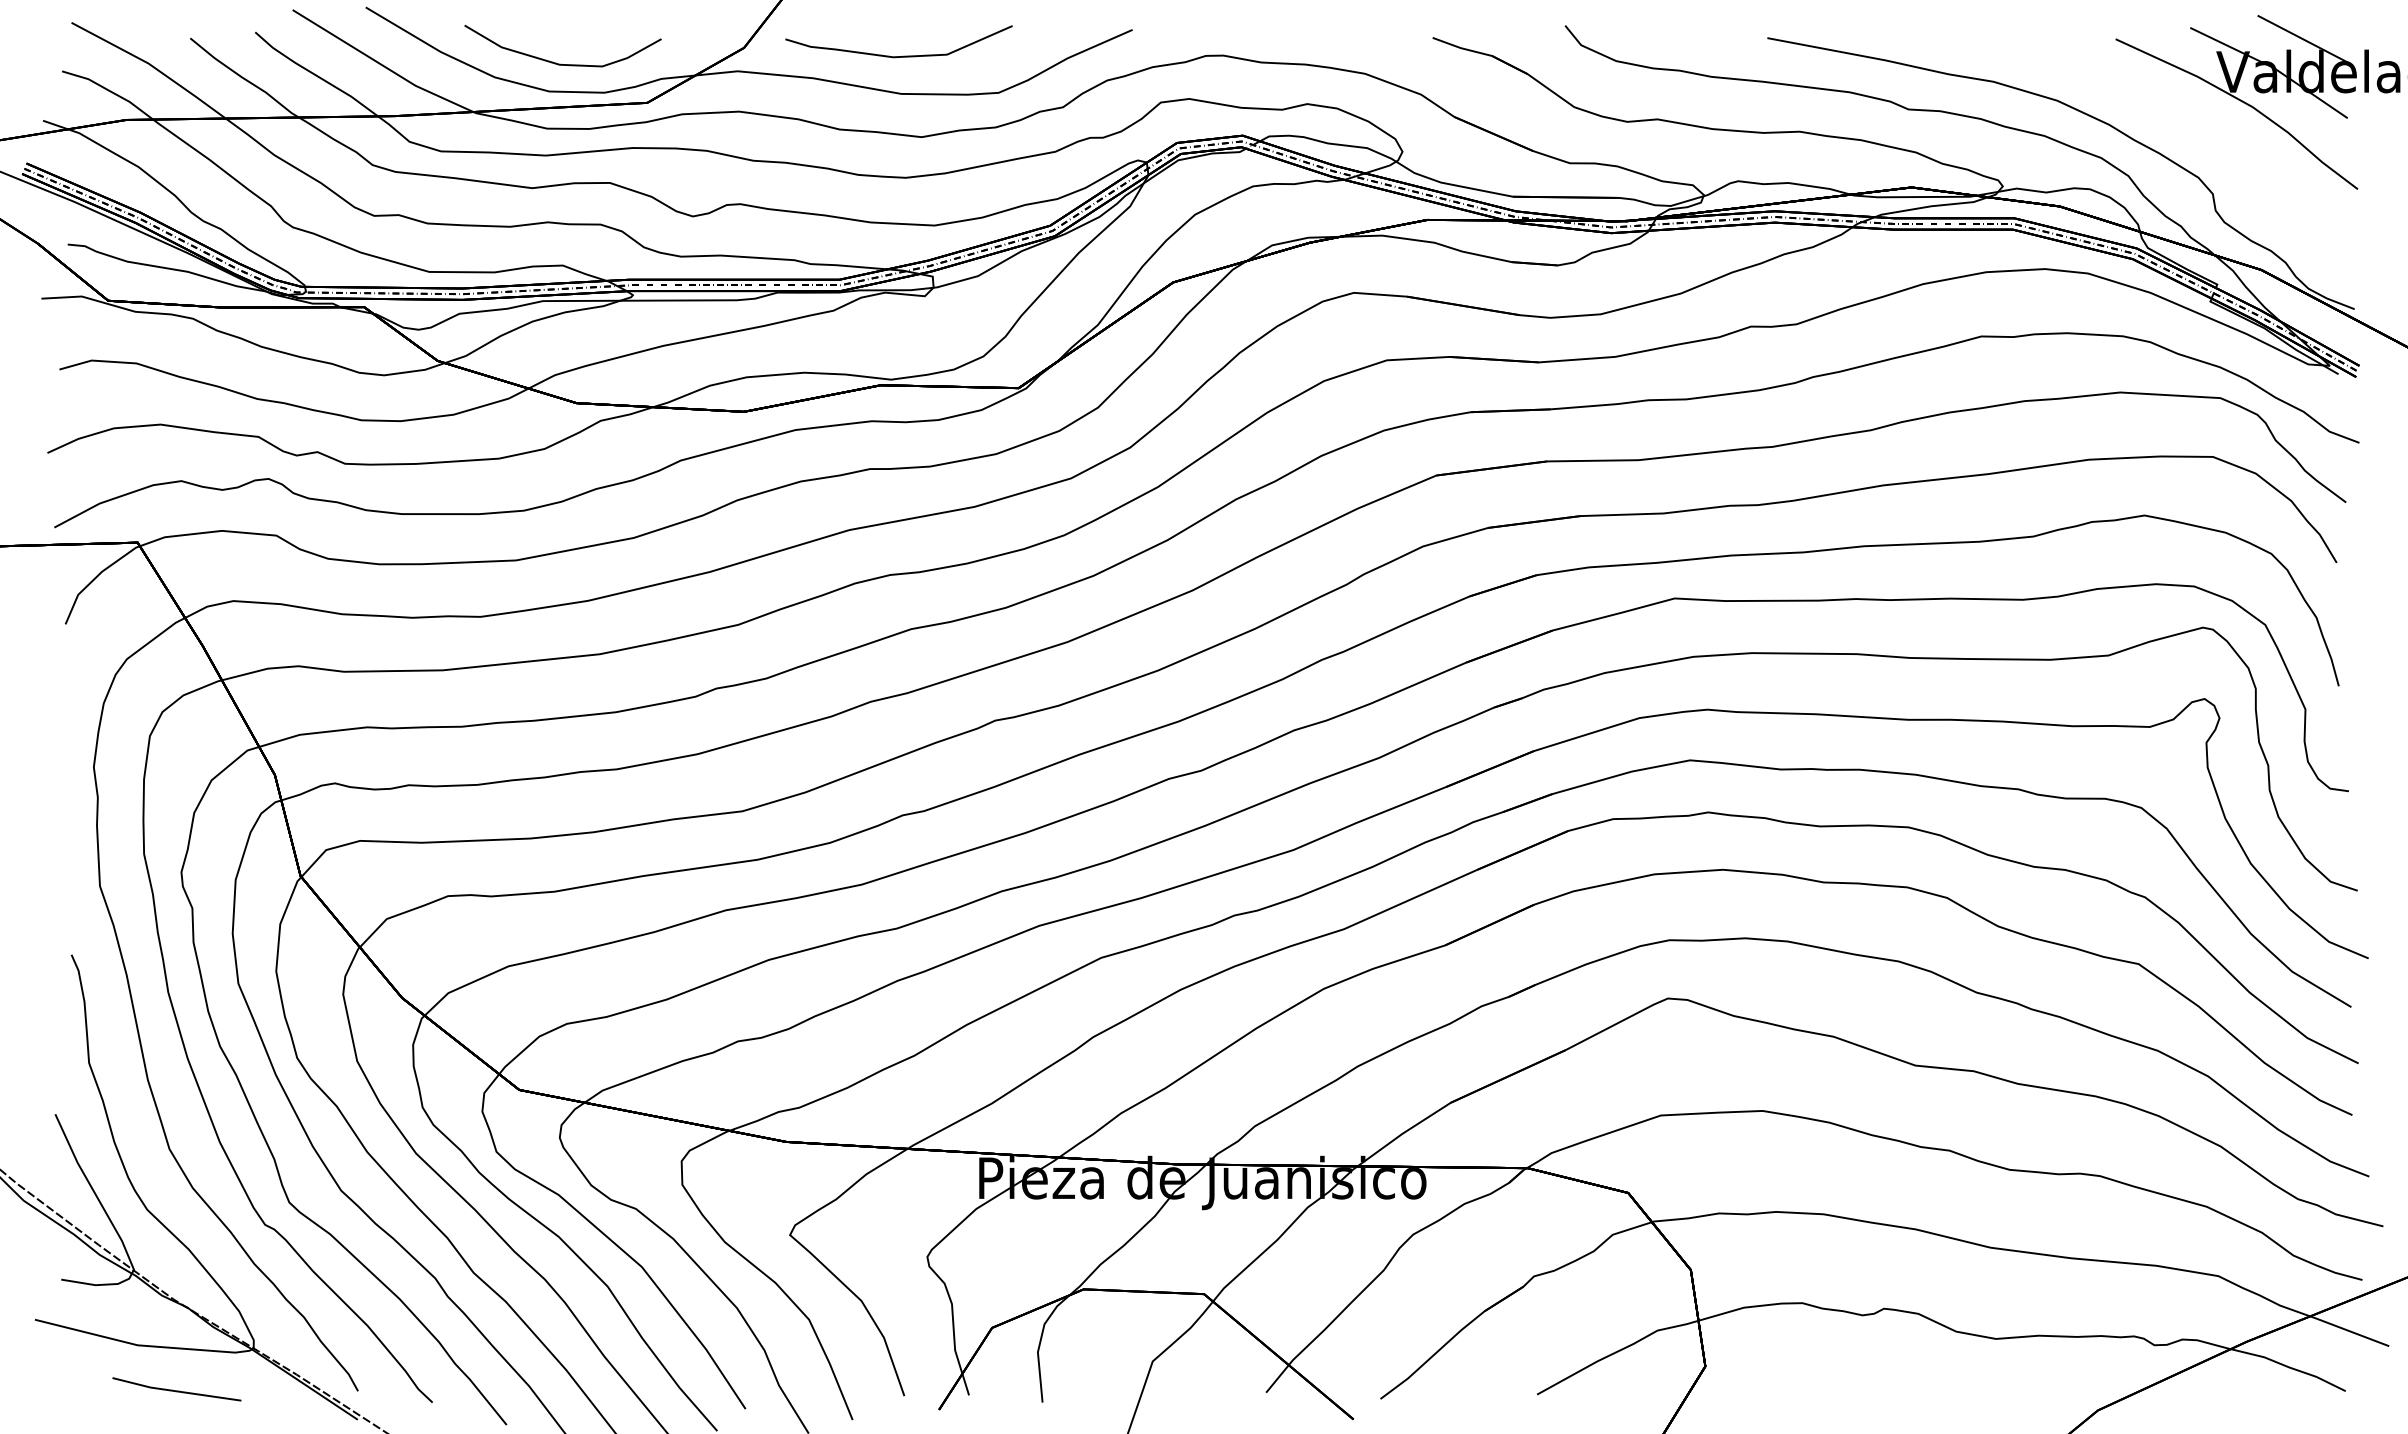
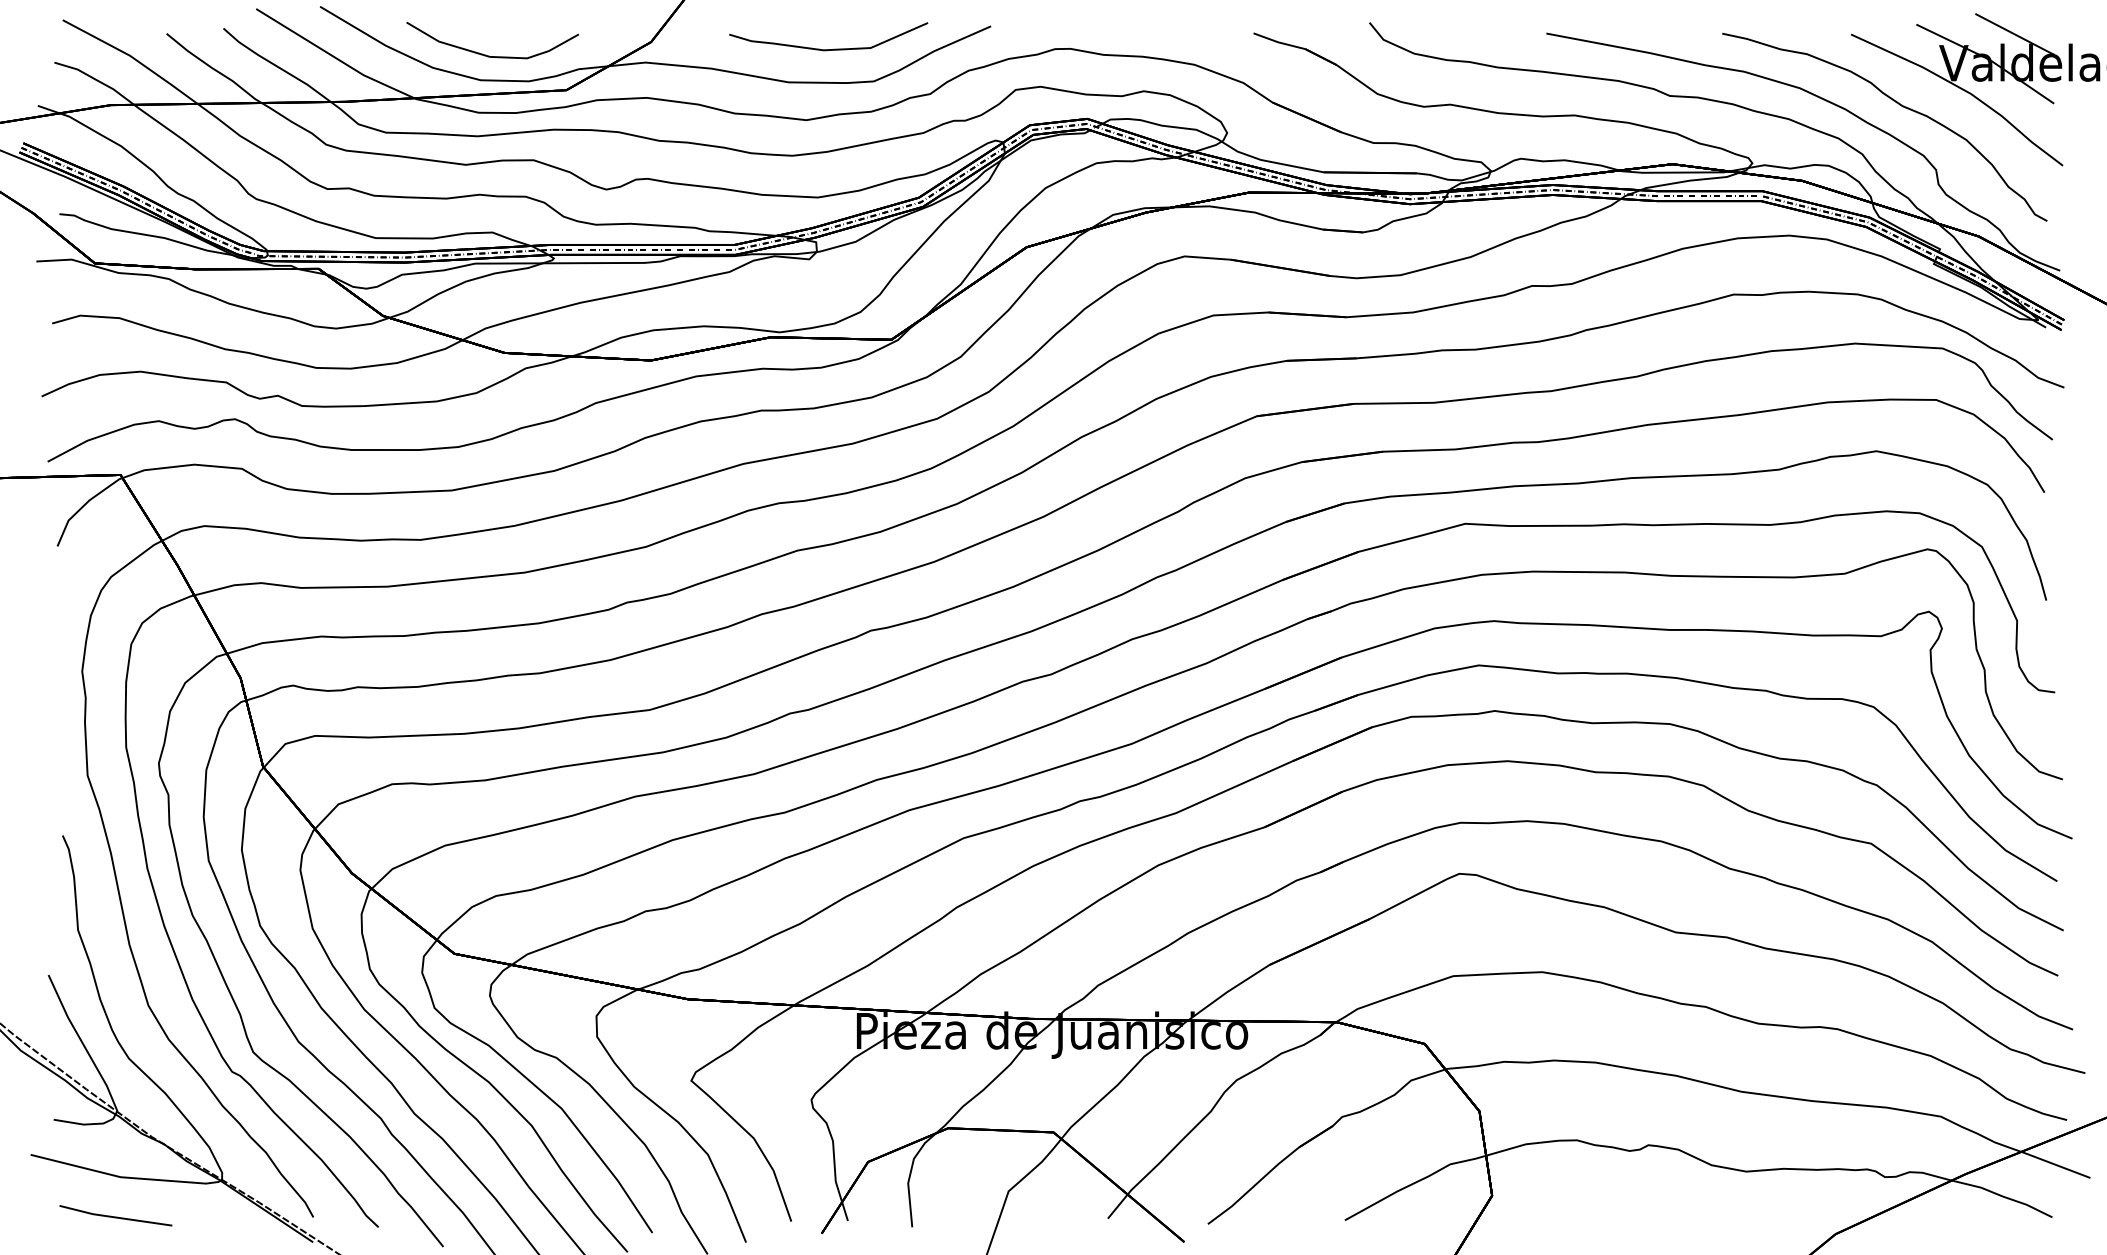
curve: (898, 56) -> (828, 49), moved
curve: (2170, 120) -> (1899, 105), added
line: (176, 1390) -> (115, 1216), moved

